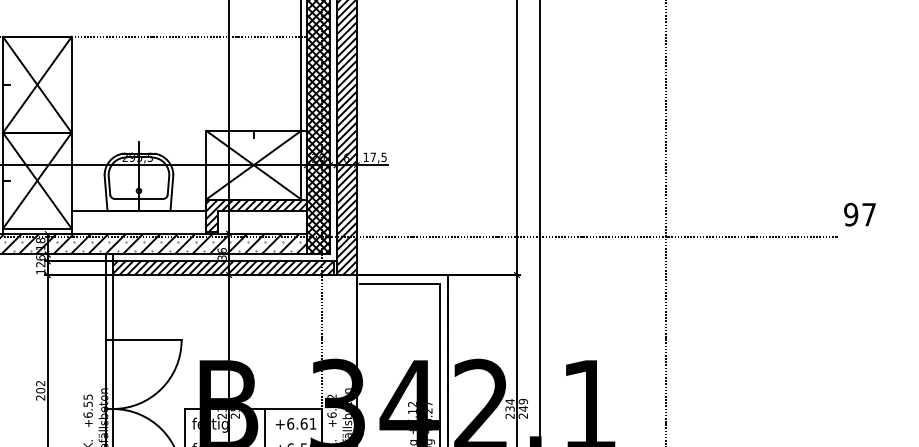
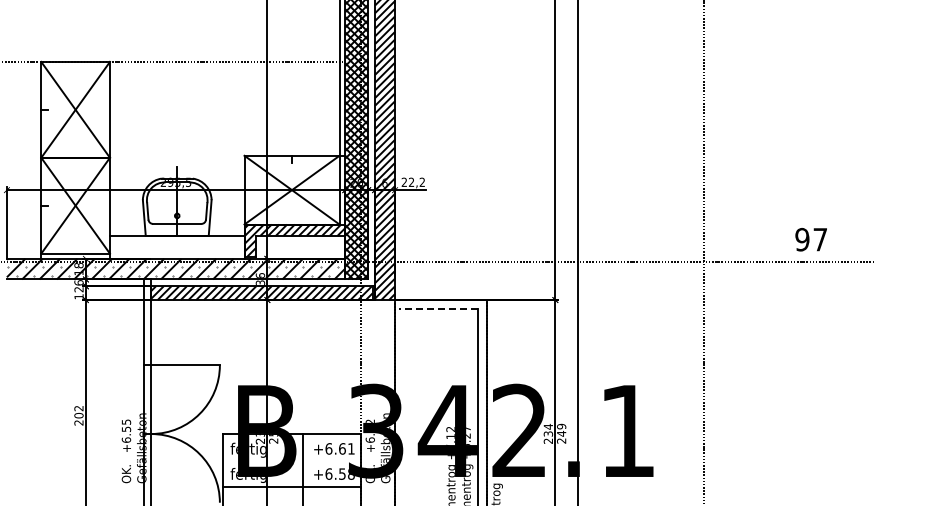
text: (374, 156) -> (412, 181), 17,5 -> 22,2
text: (859, 214) -> (810, 239), moved
line: (400, 283) -> (438, 308), solid -> dashed

